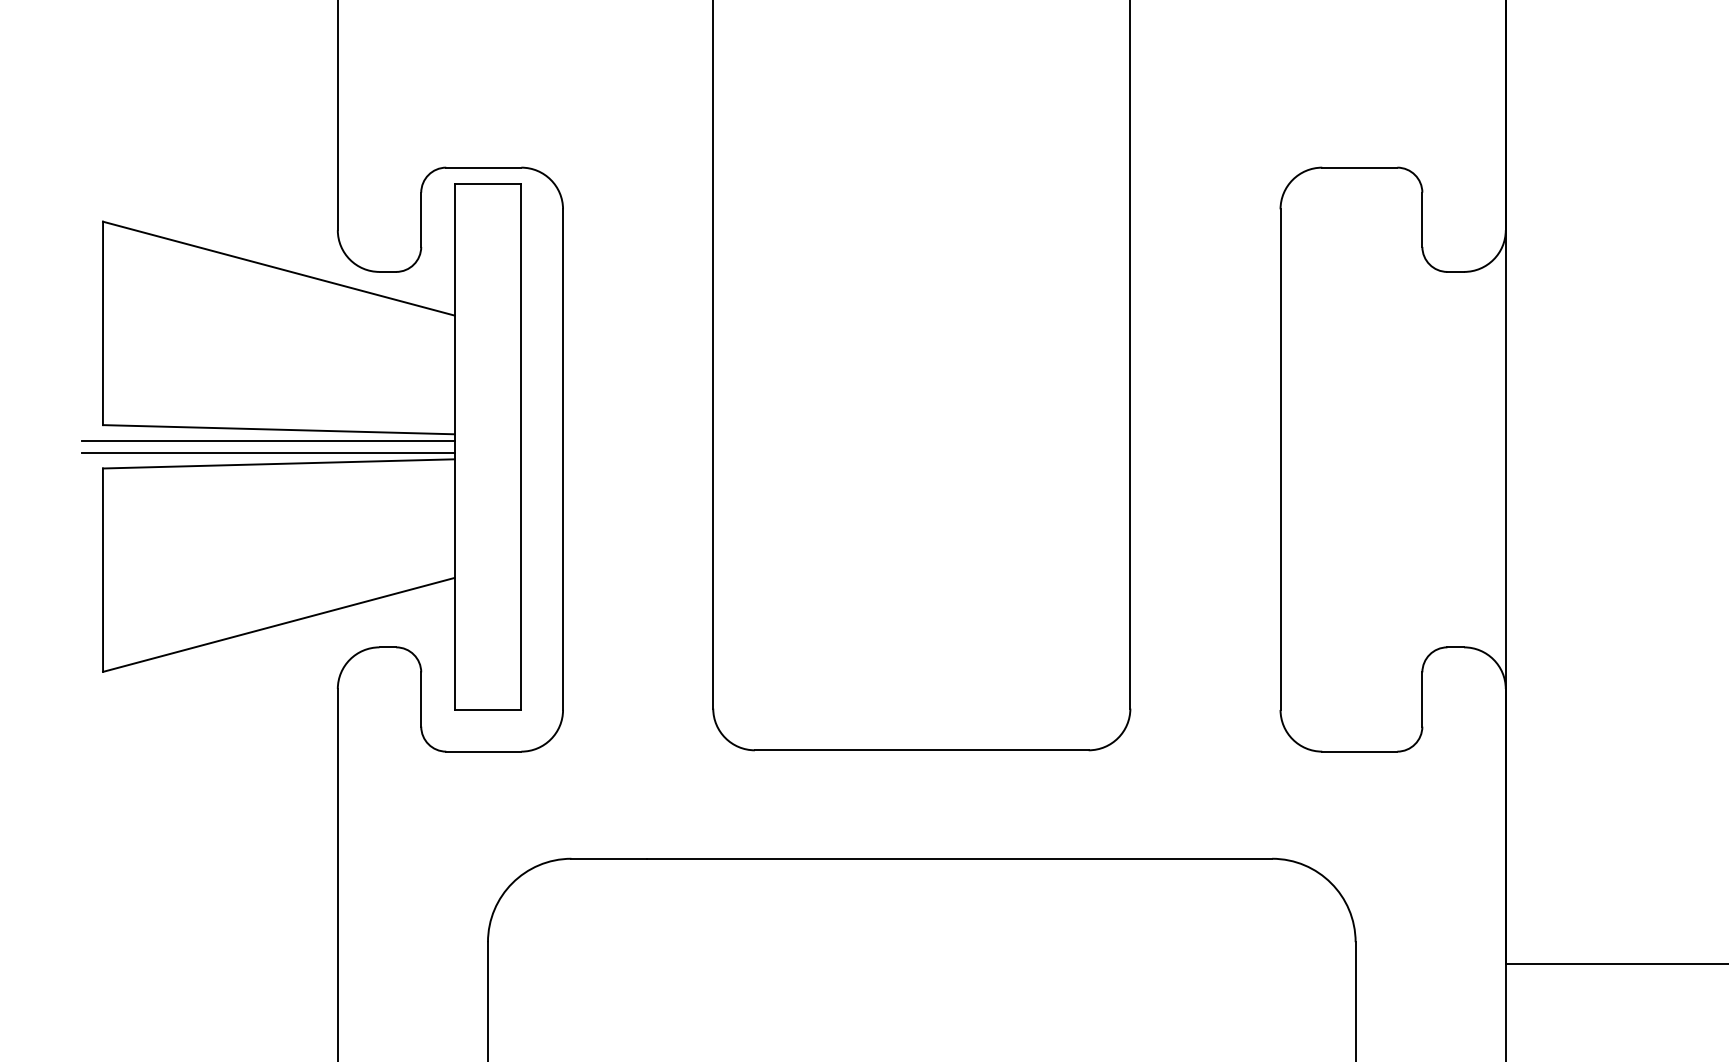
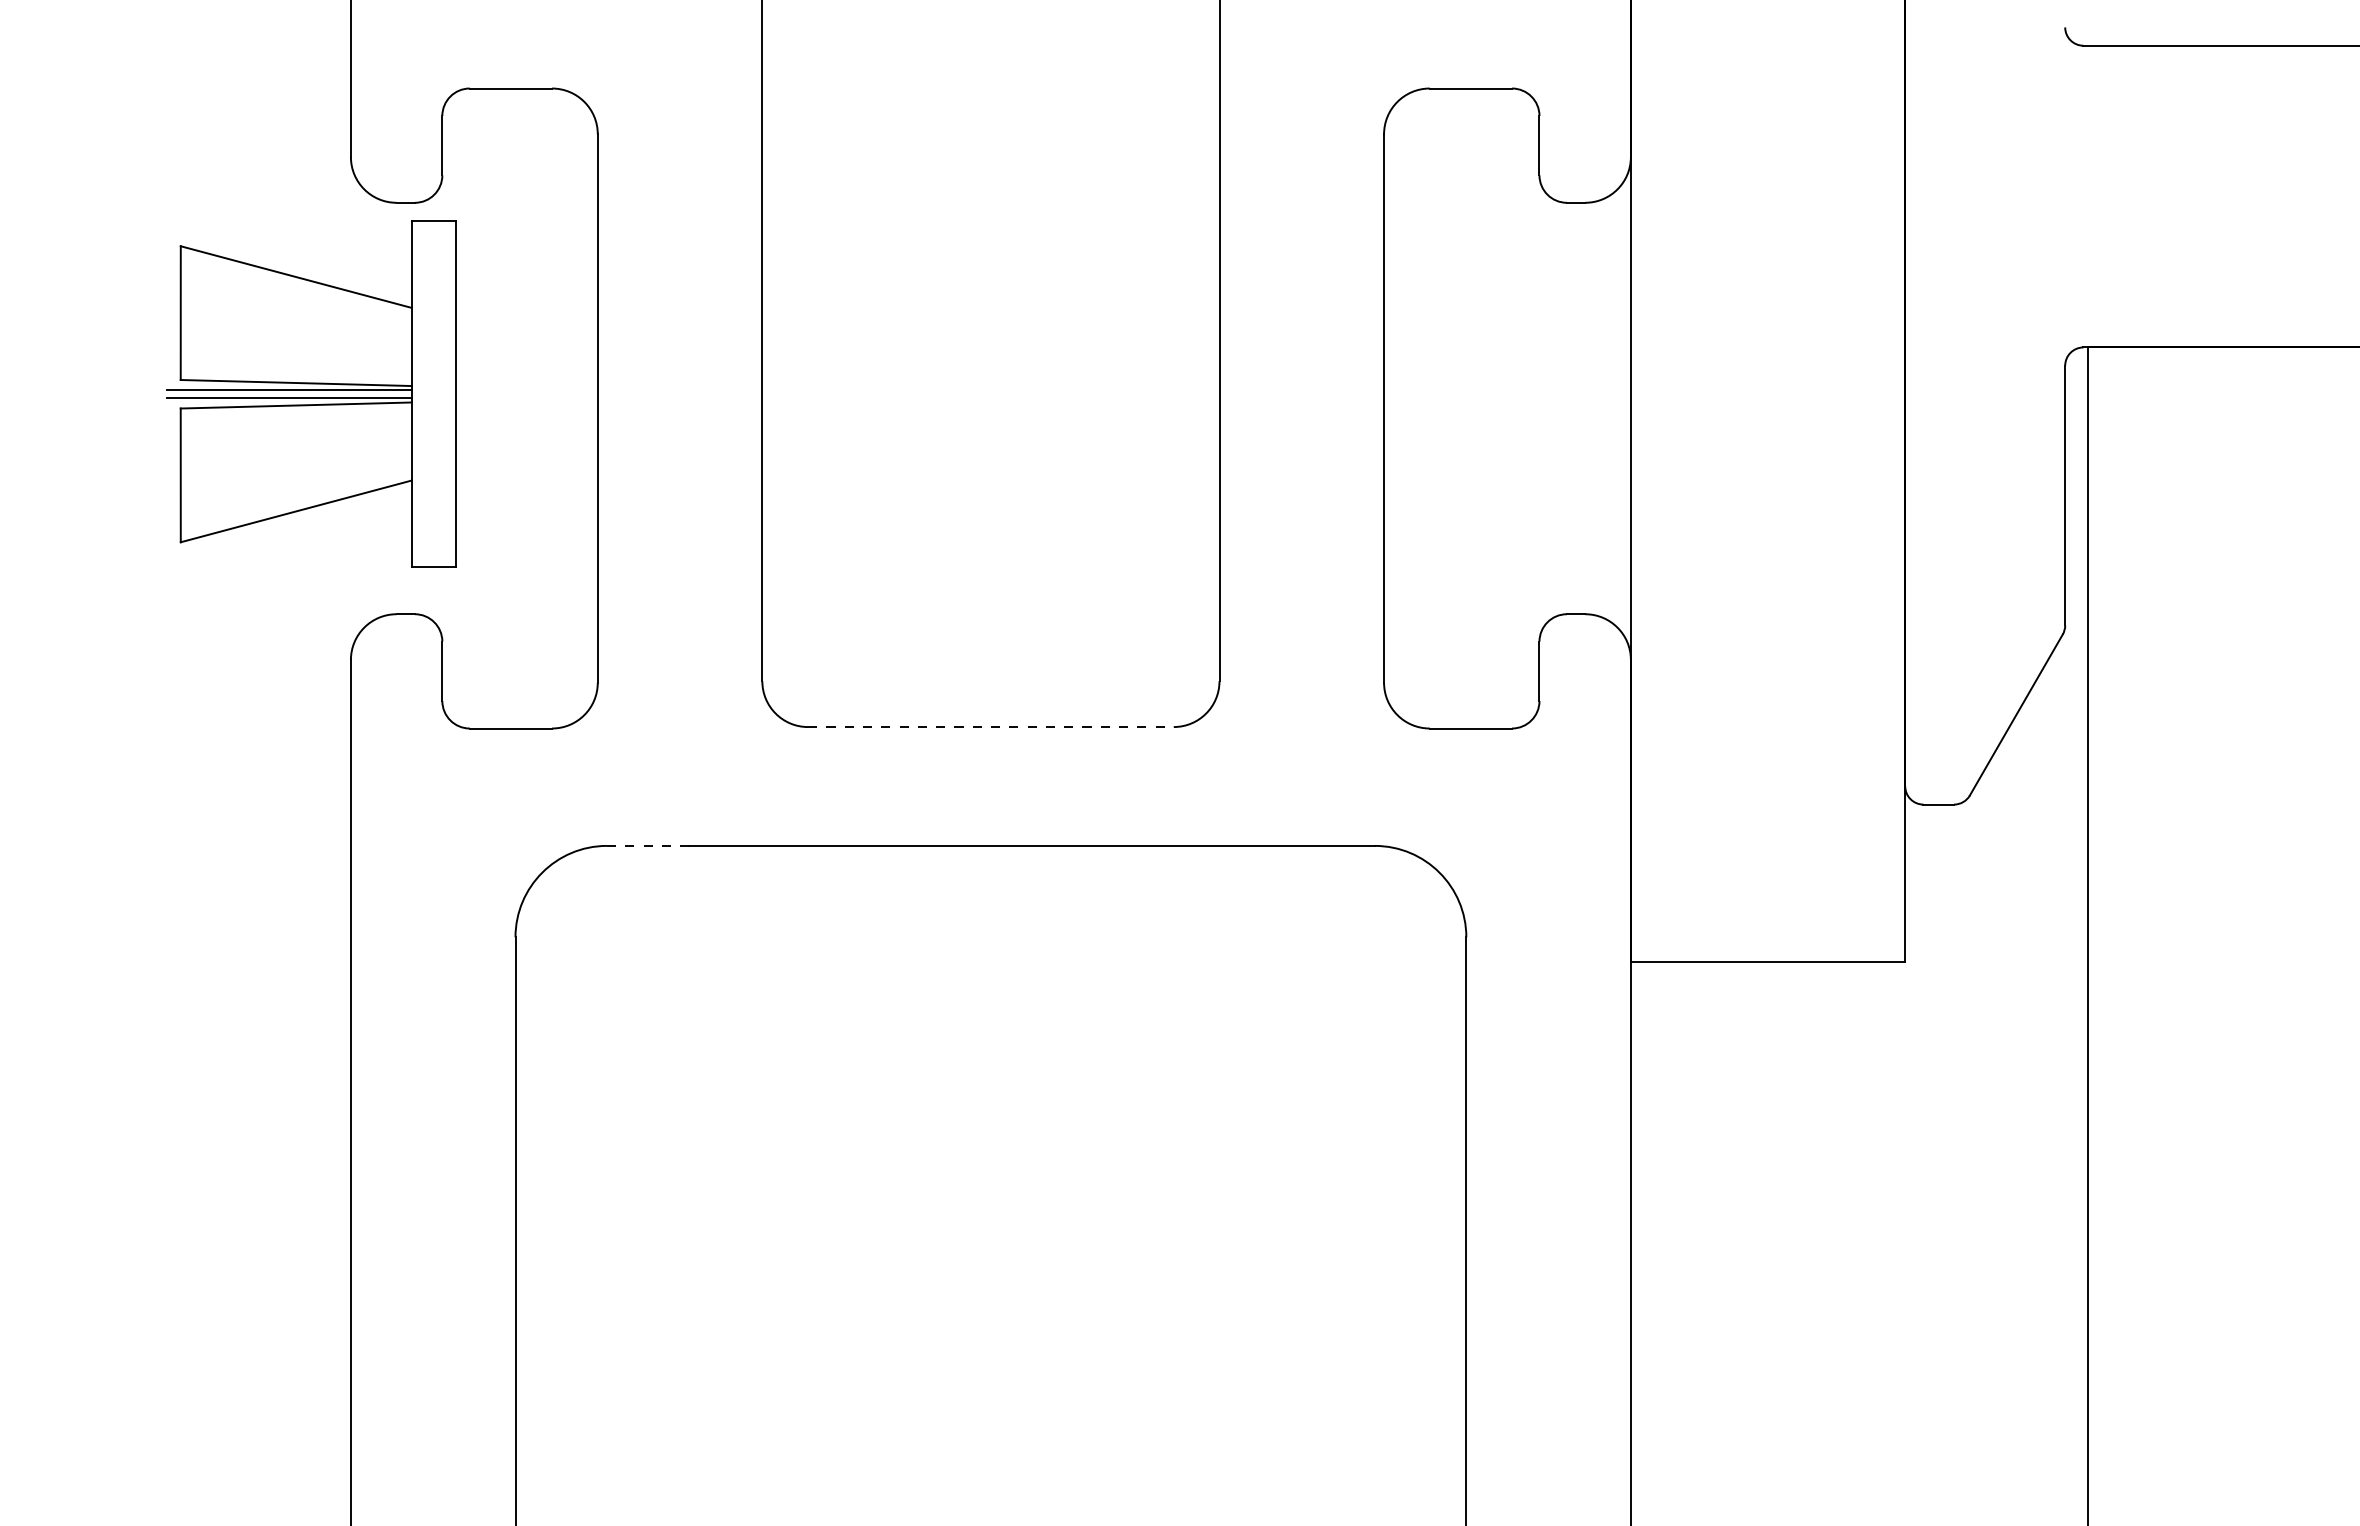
part: (301, 445) -> (311, 393), size x0.6
line: (921, 750) -> (990, 727), solid -> dashed
line: (609, 858) -> (648, 845), solid -> dashed

